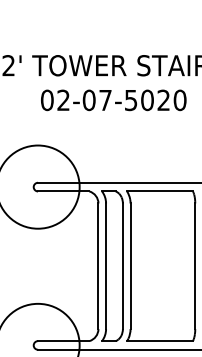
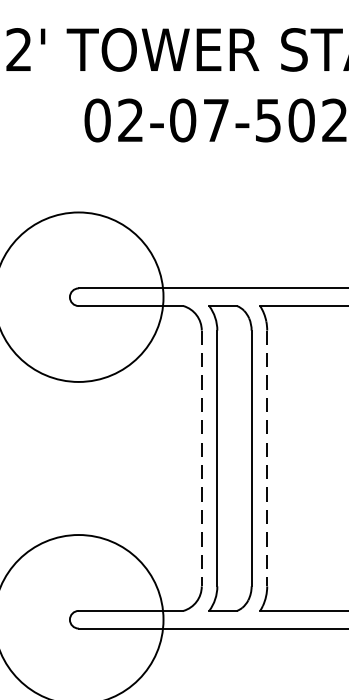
line: (98, 266) -> (201, 458), solid -> dashed
line: (130, 266) -> (267, 458), solid -> dashed

